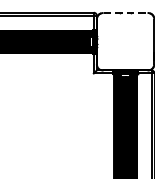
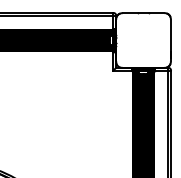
line: (125, 13) -> (143, 13), dashed -> solid

